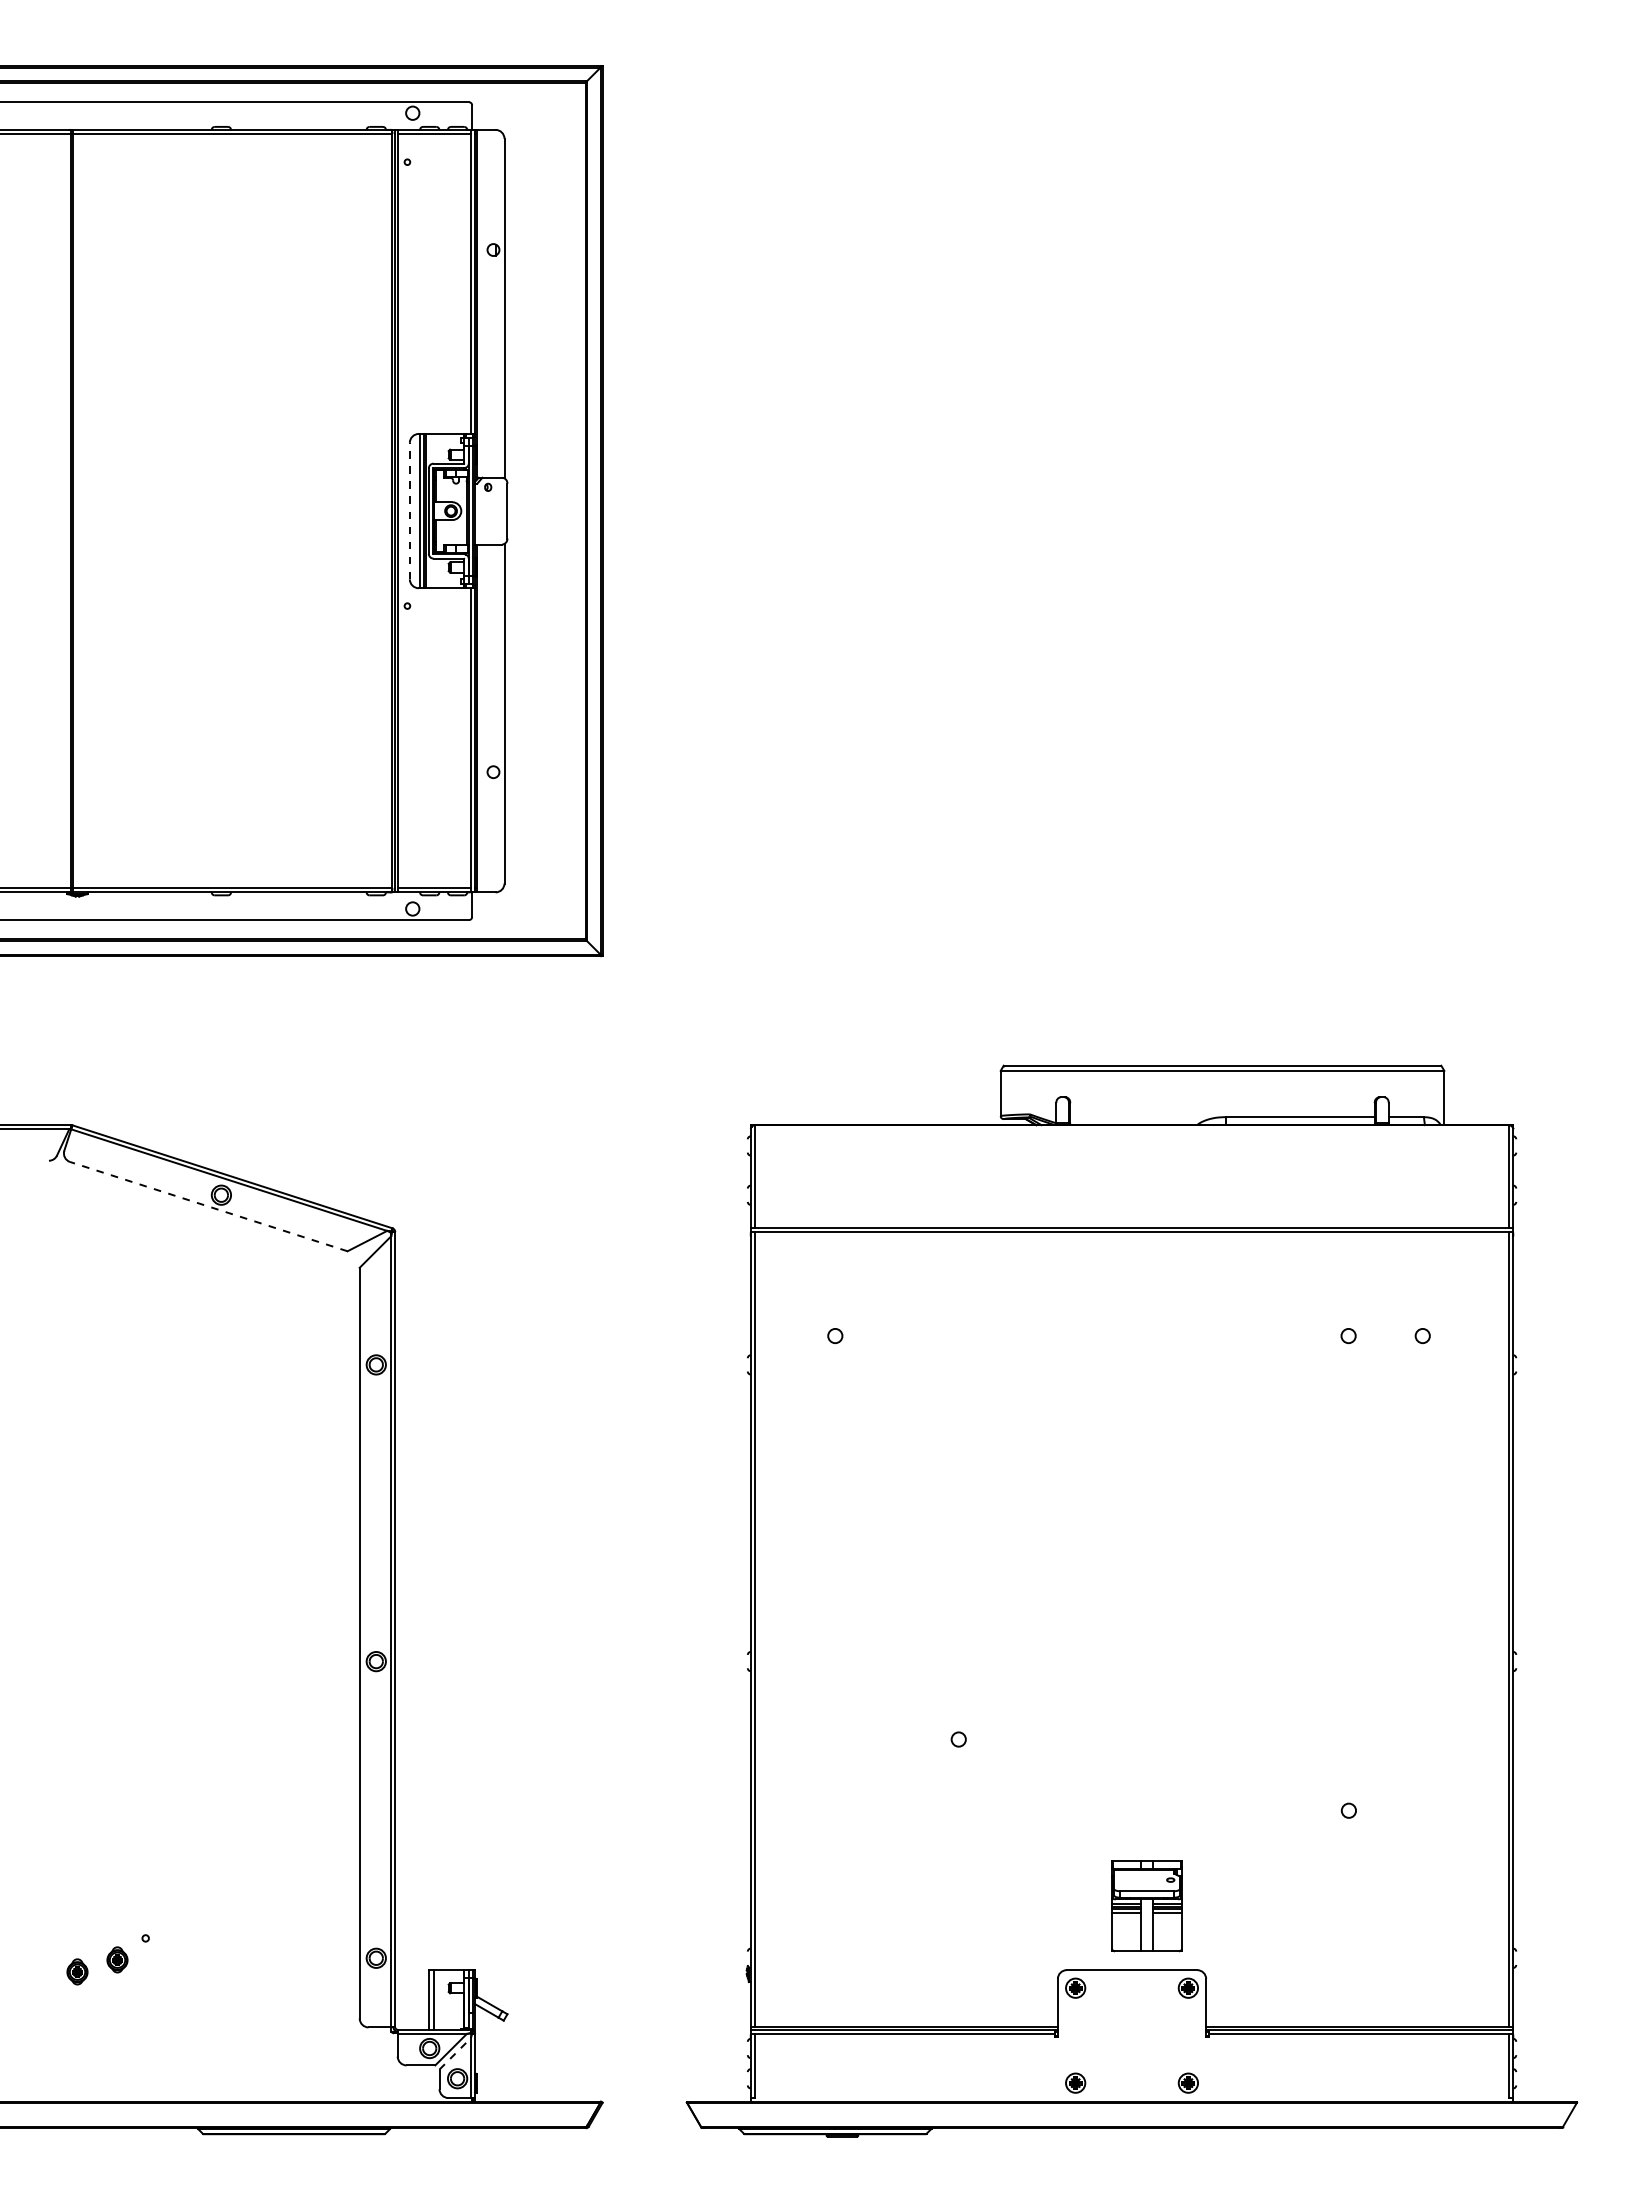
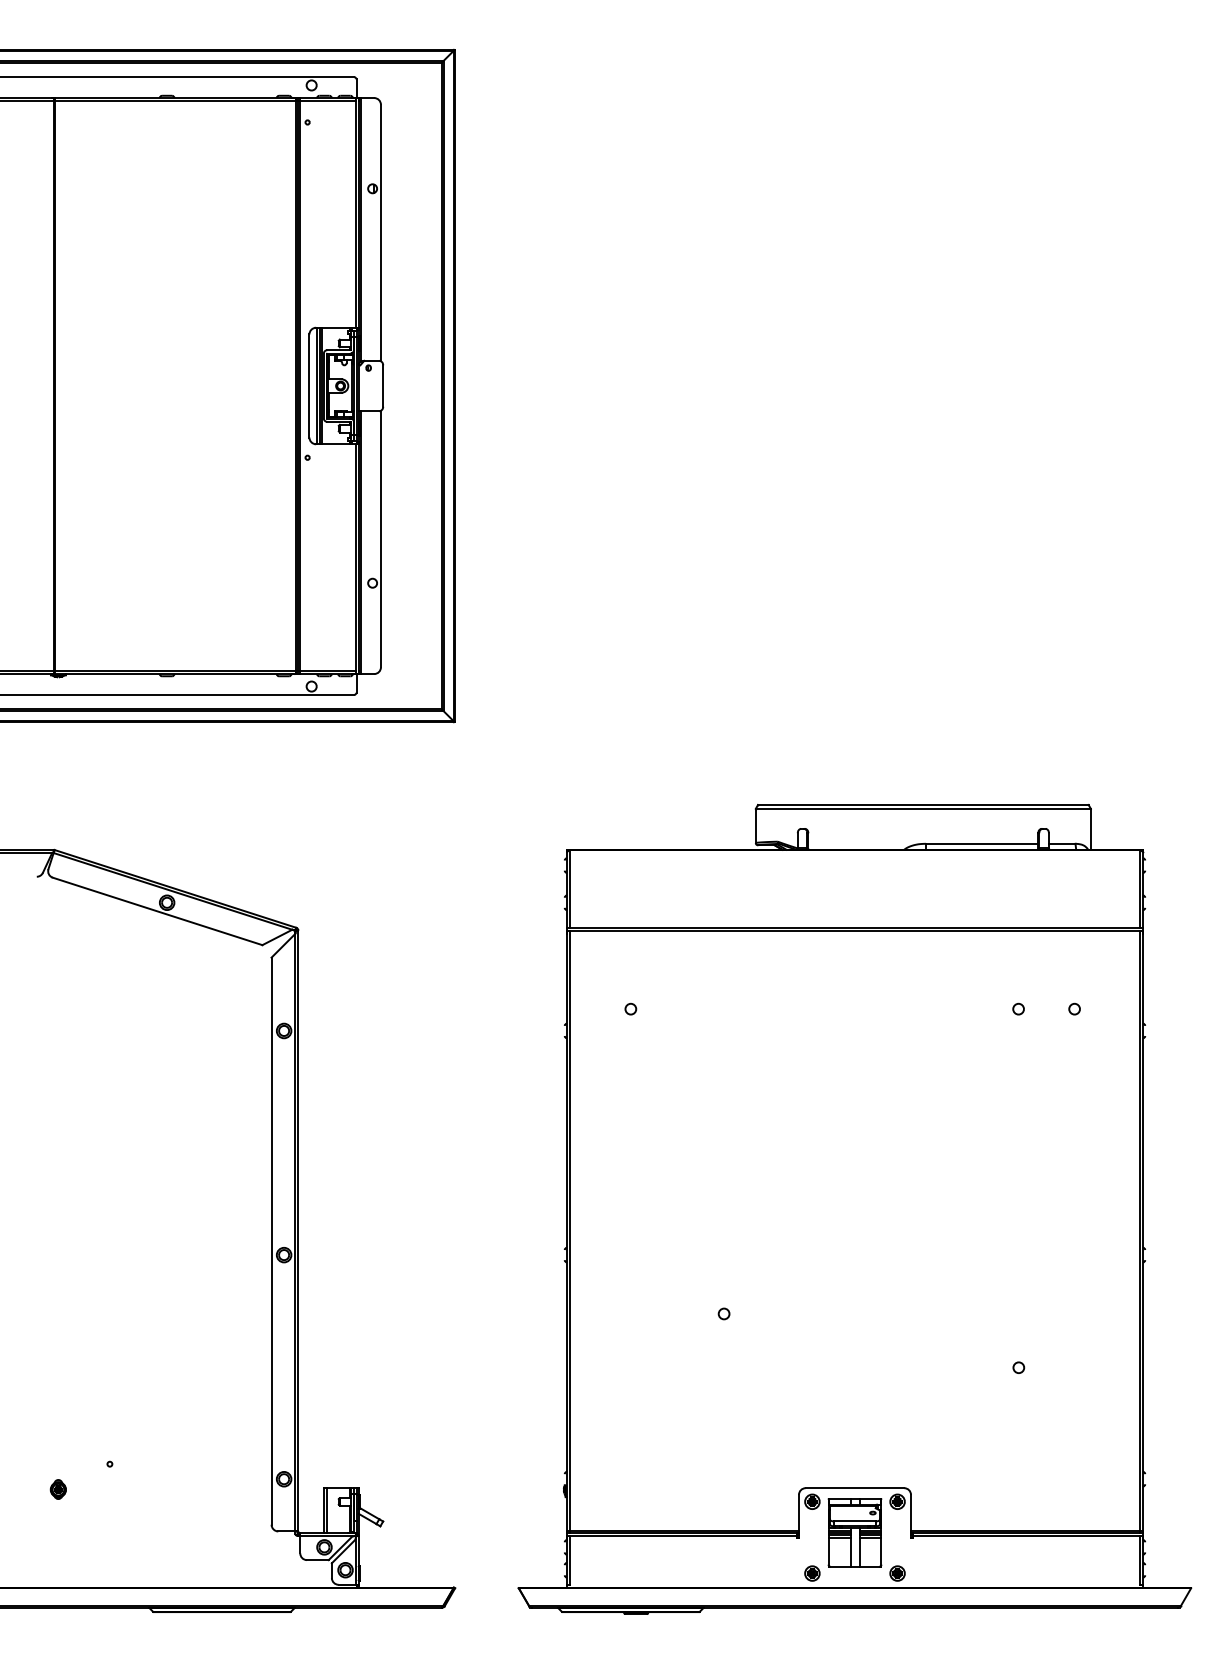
line: (409, 510) -> (309, 385), dashed -> solid
line: (208, 1206) -> (157, 911), dashed -> solid
part: (1146, 1906) -> (854, 1533), moved
part: (117, 1959) -> (88, 1480), removed
line: (455, 2053) -> (343, 1551), dashed -> solid

